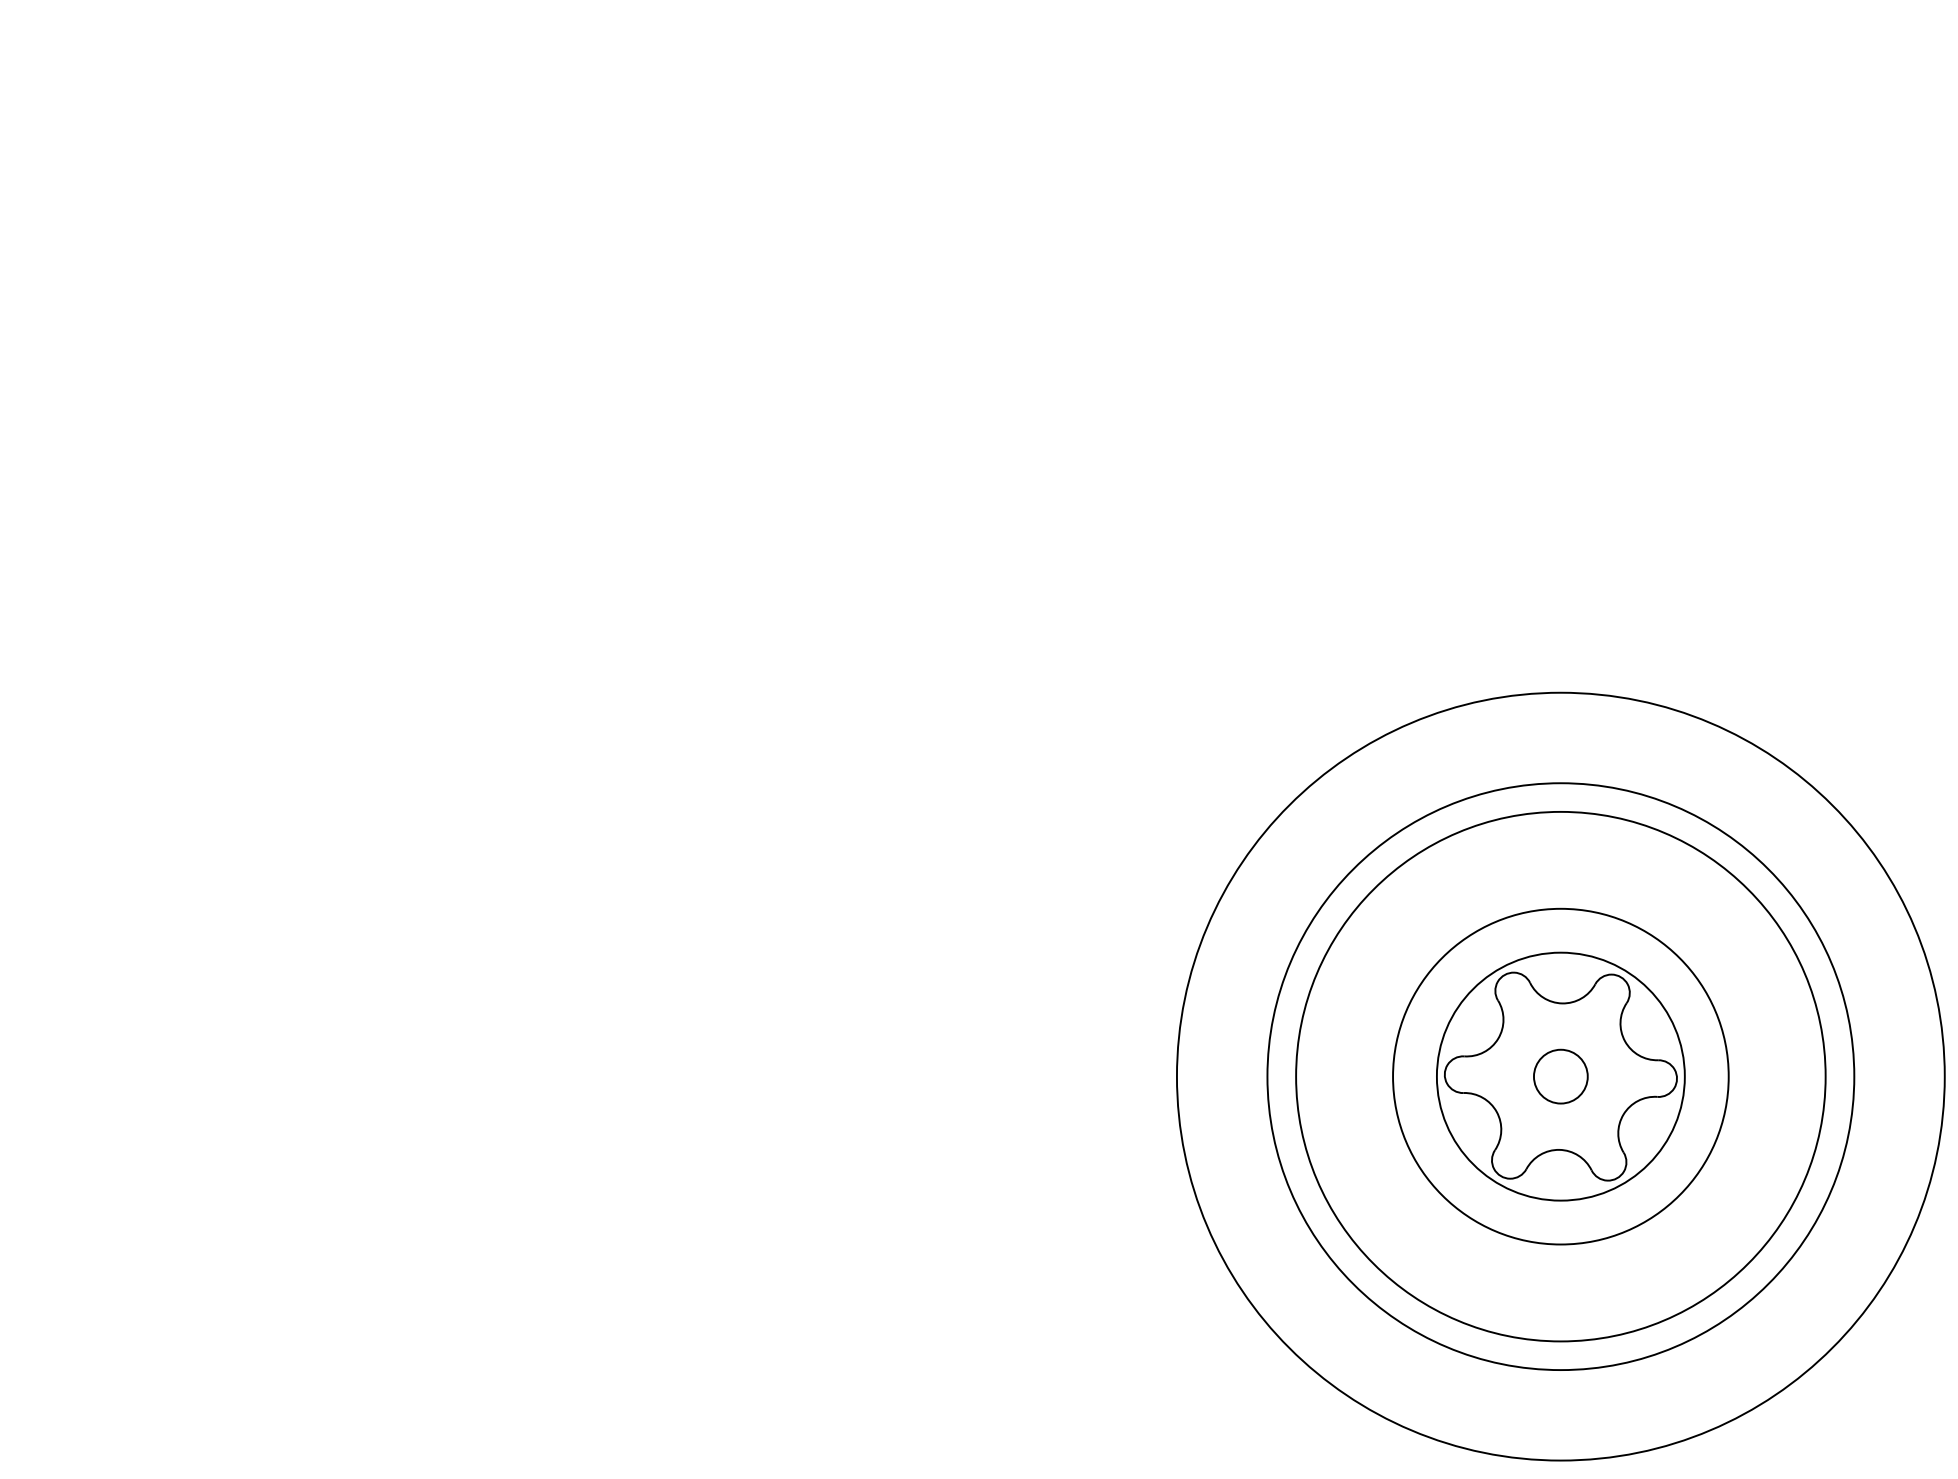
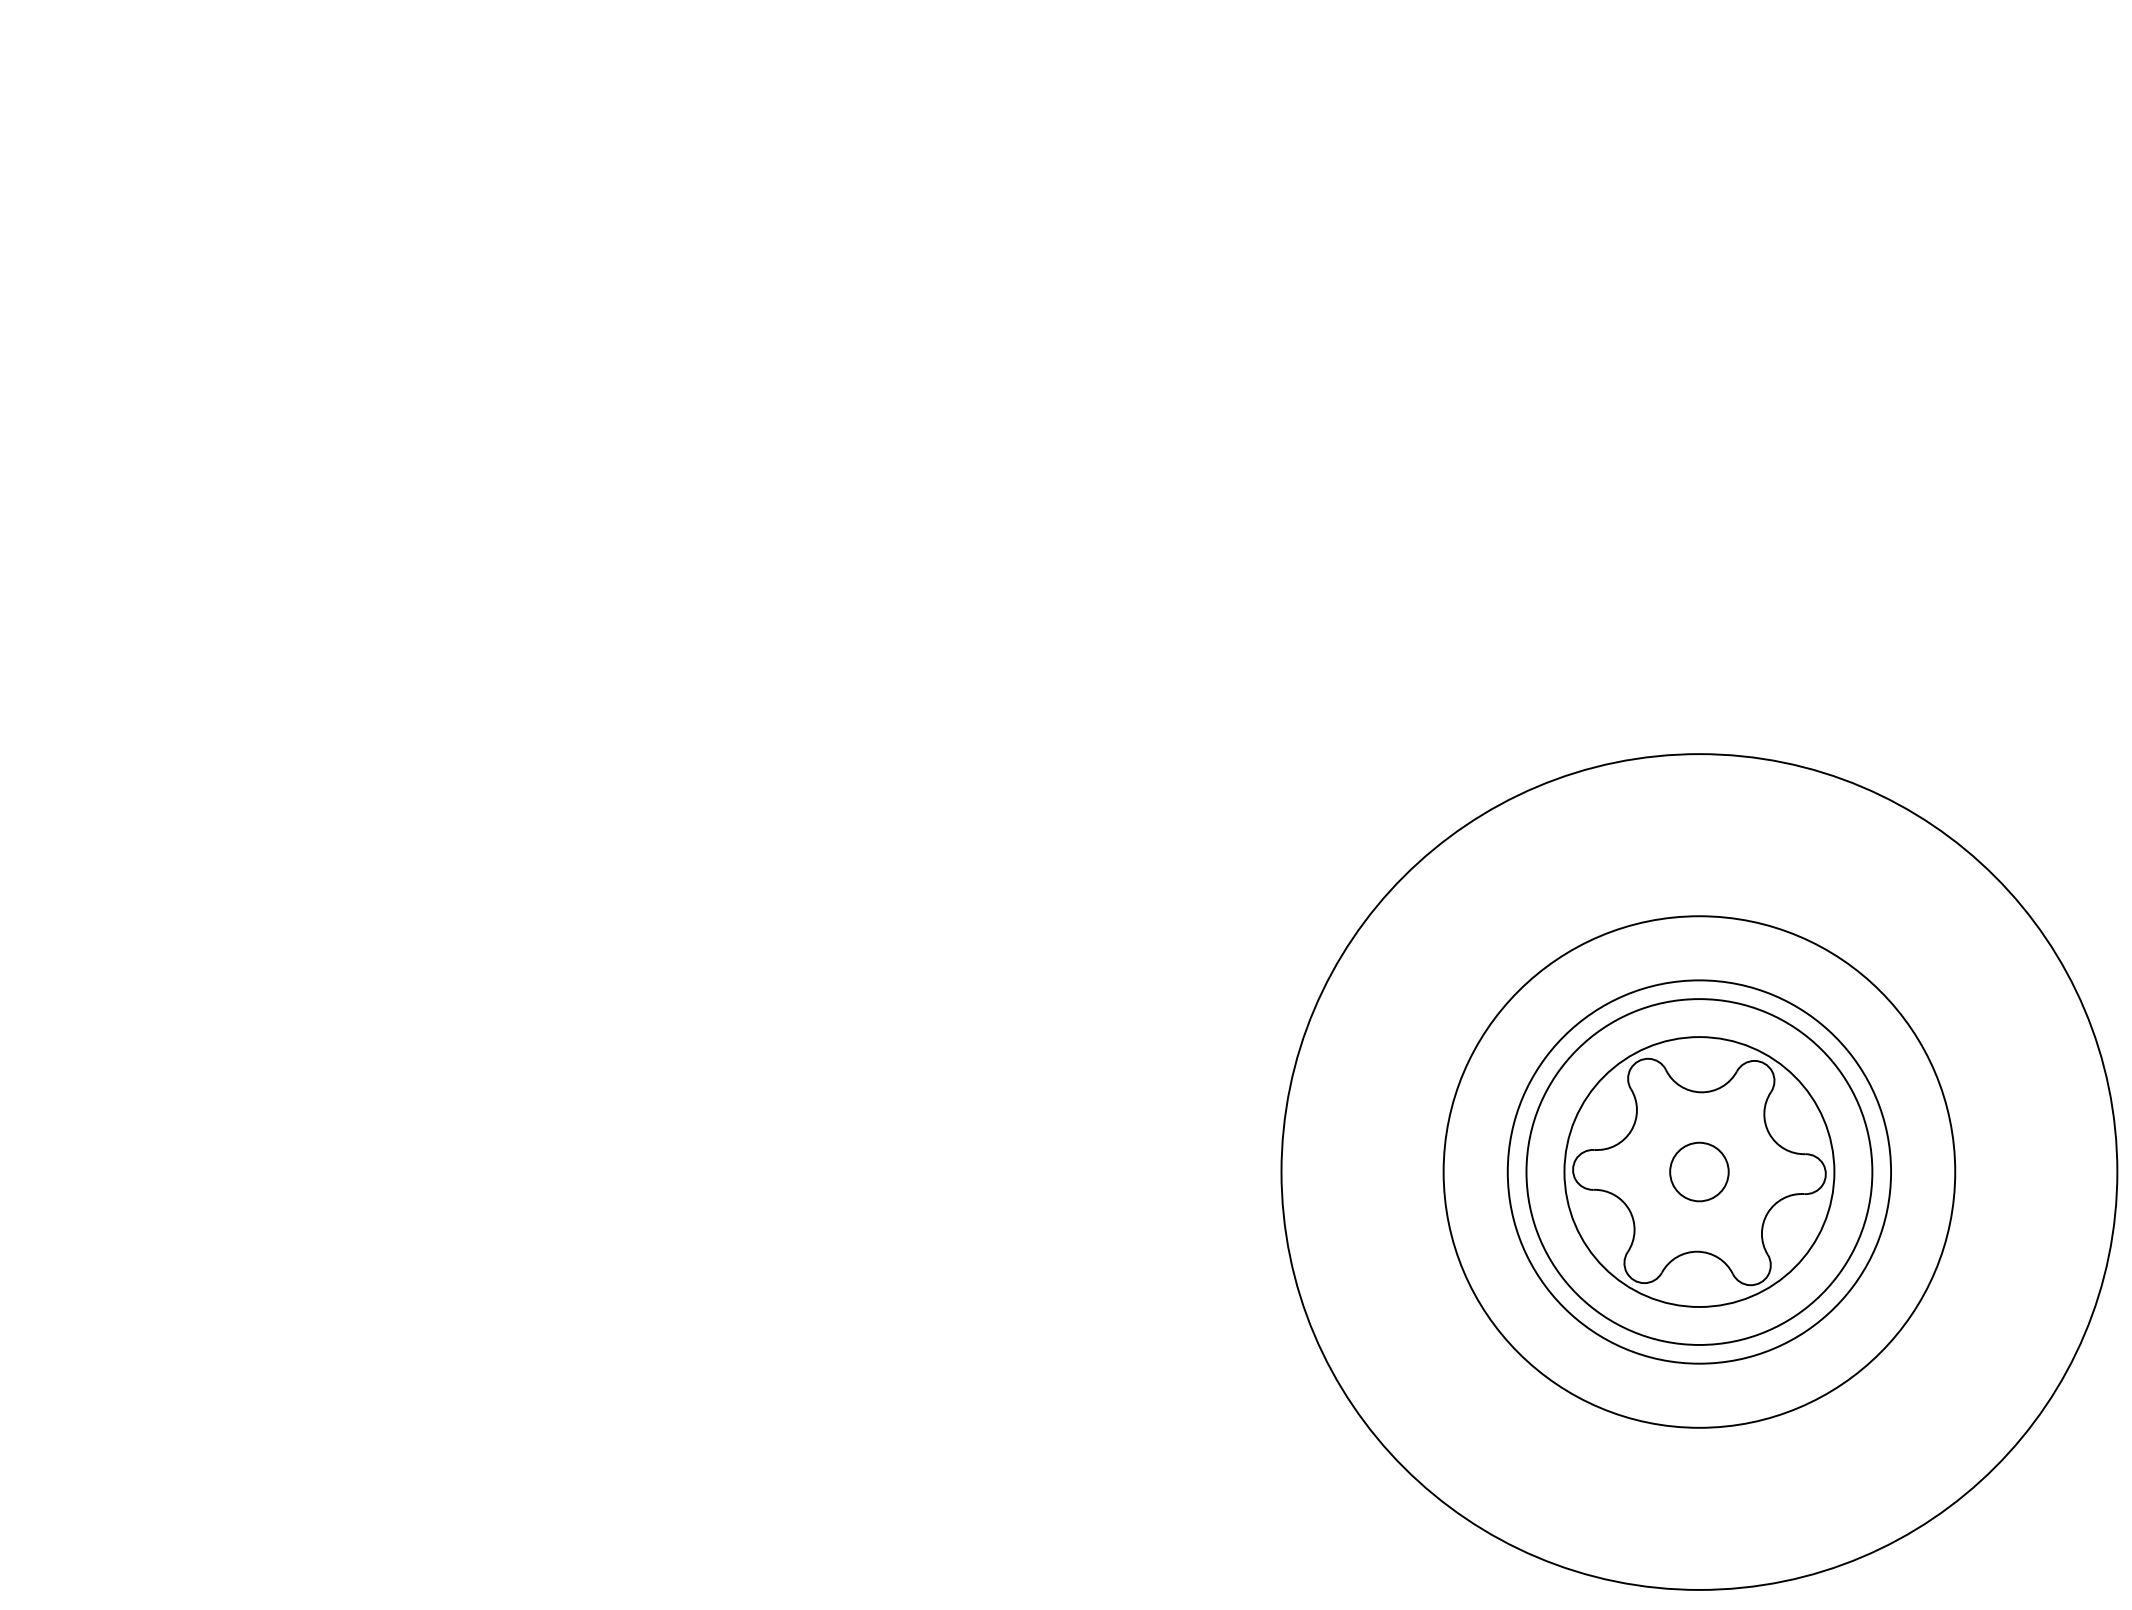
circle: (1560, 1076) -> (1699, 1171), size x0.6
circle: (1560, 1076) -> (1699, 1171), size x0.6
circle: (1560, 1076) -> (1699, 1171), size x1.4

